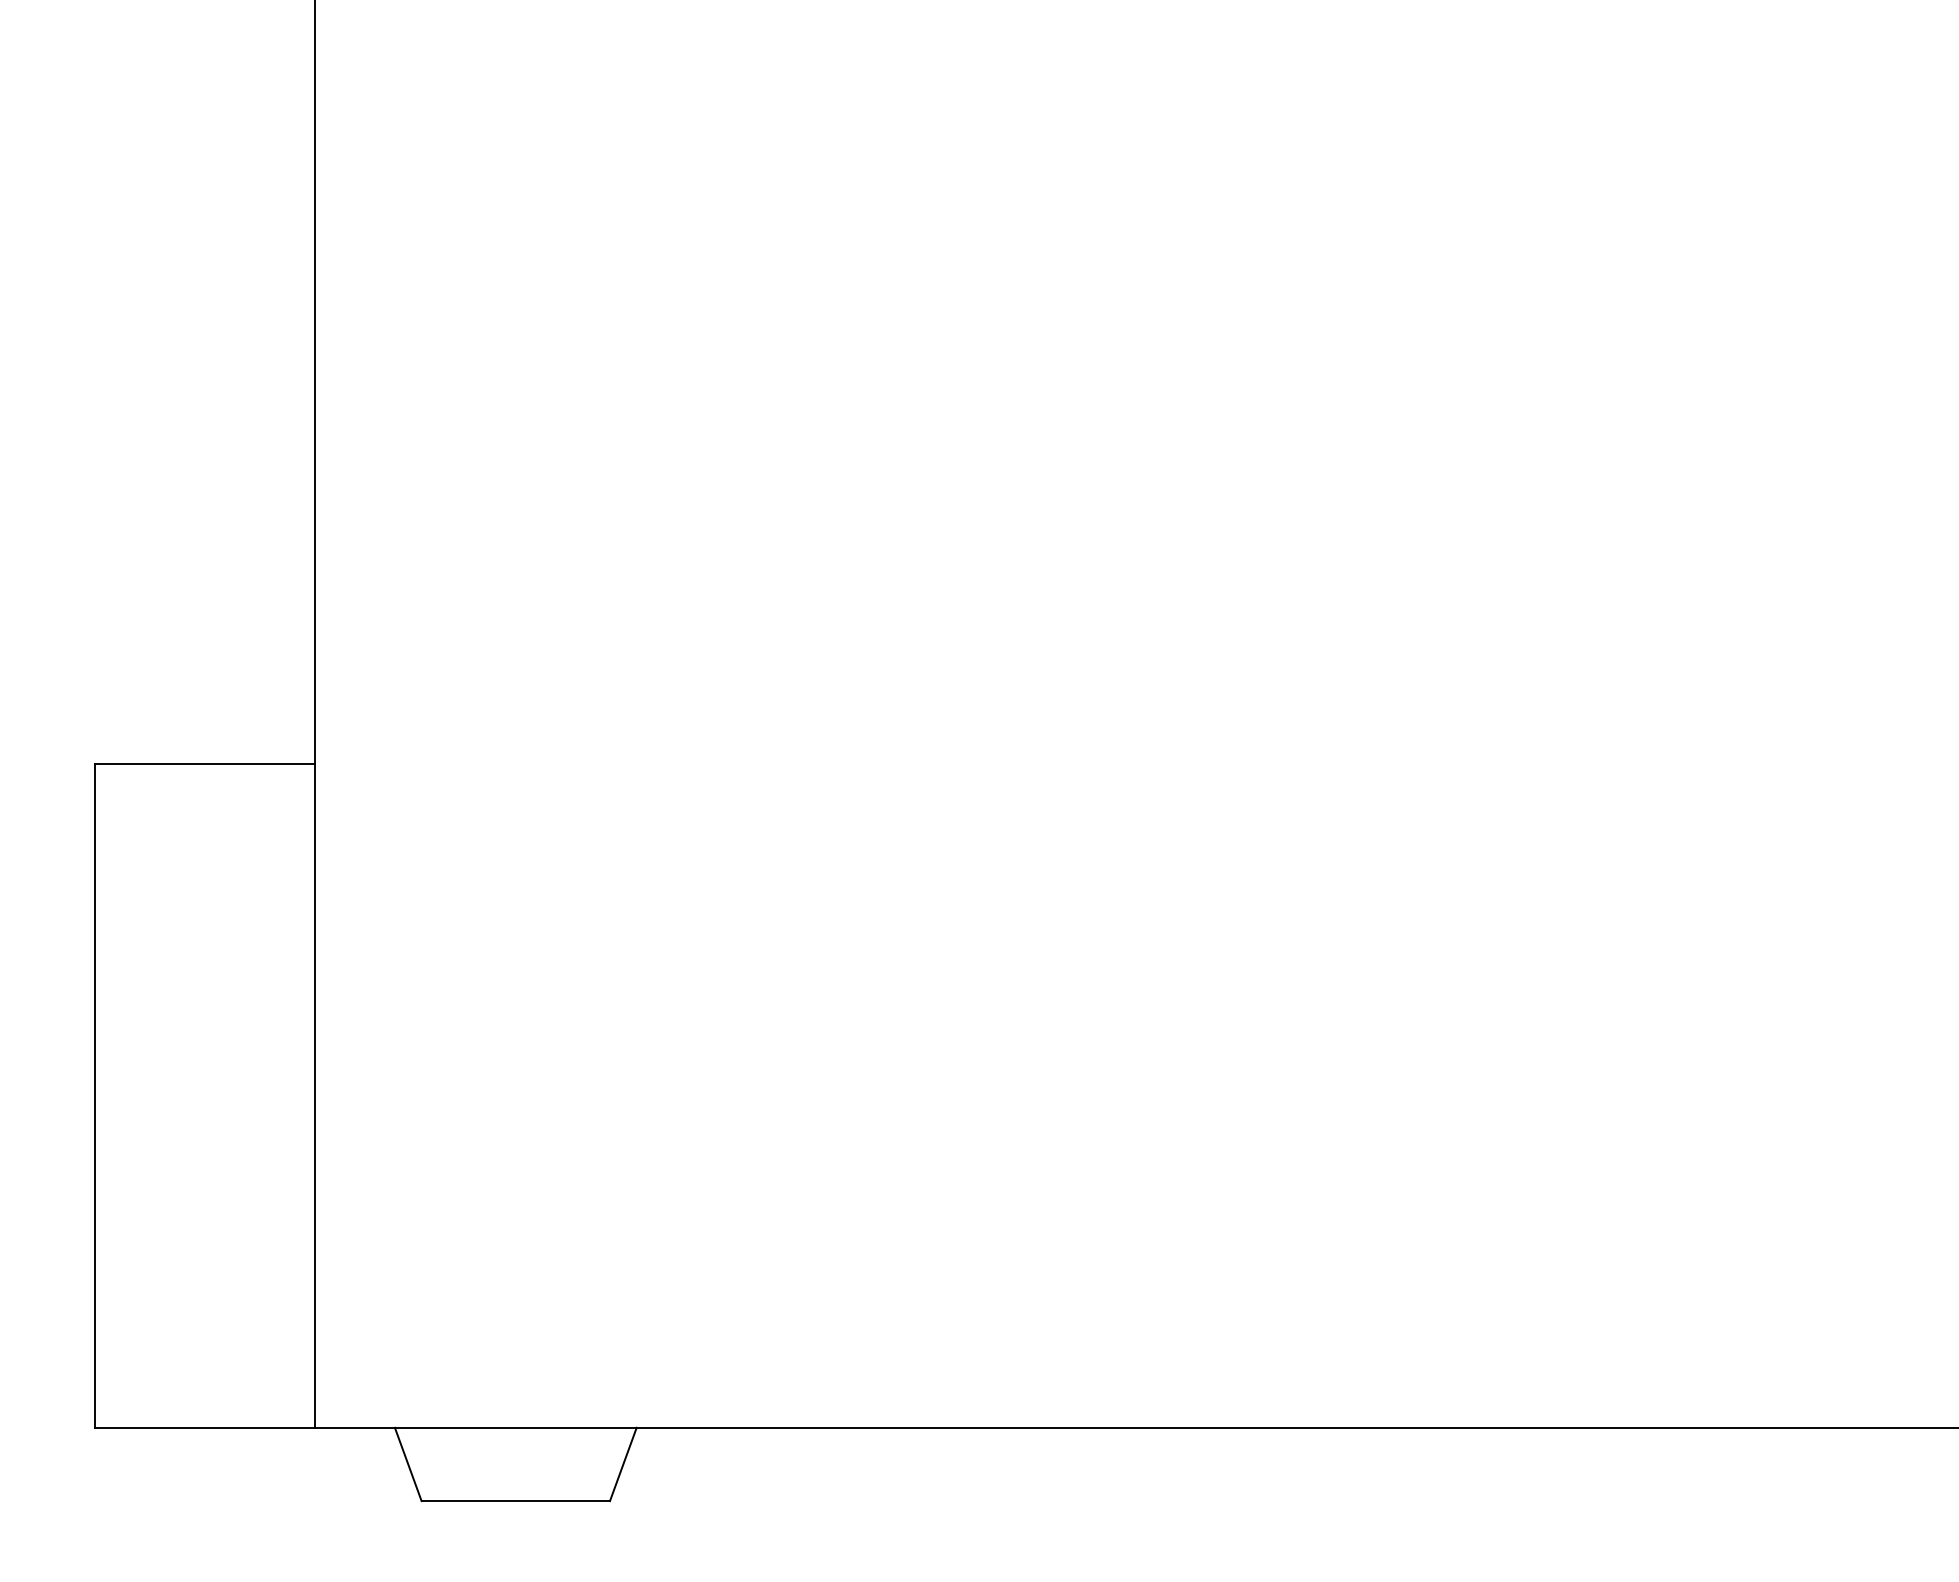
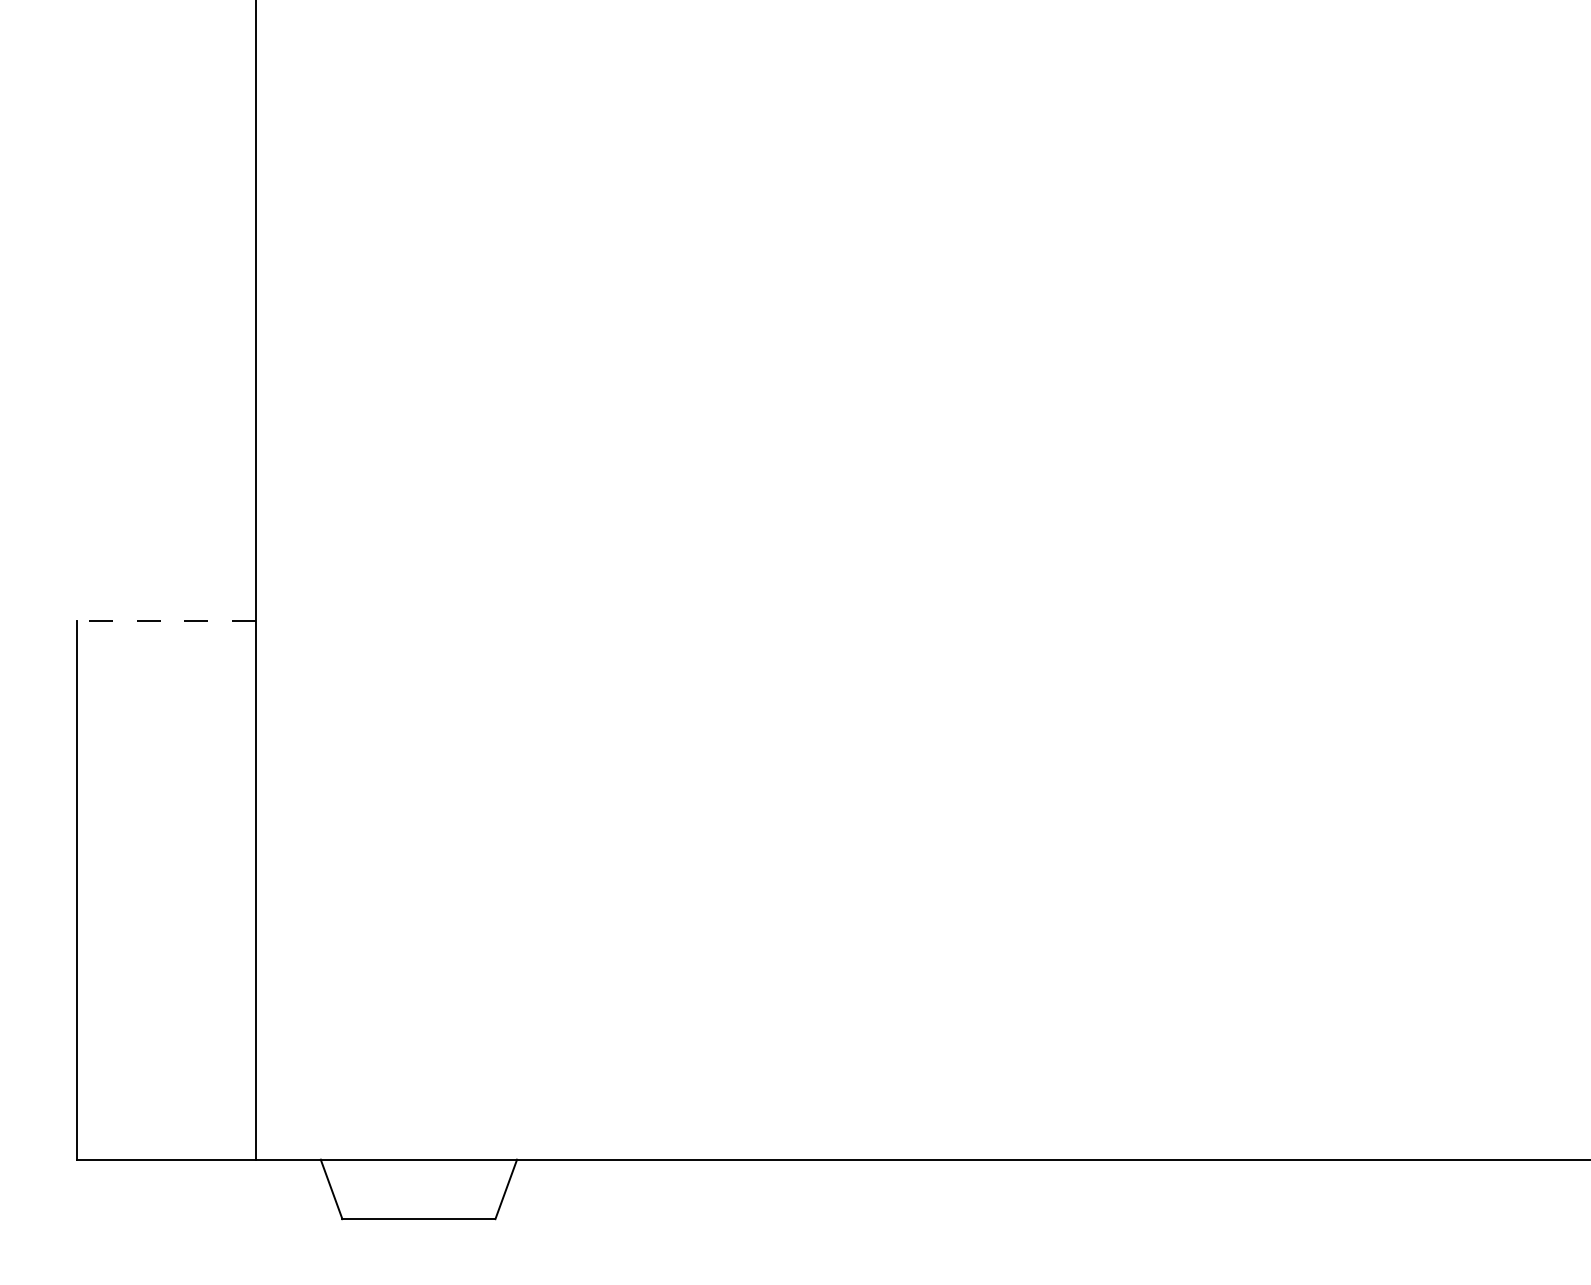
line: (205, 764) -> (166, 620), solid -> dashed

